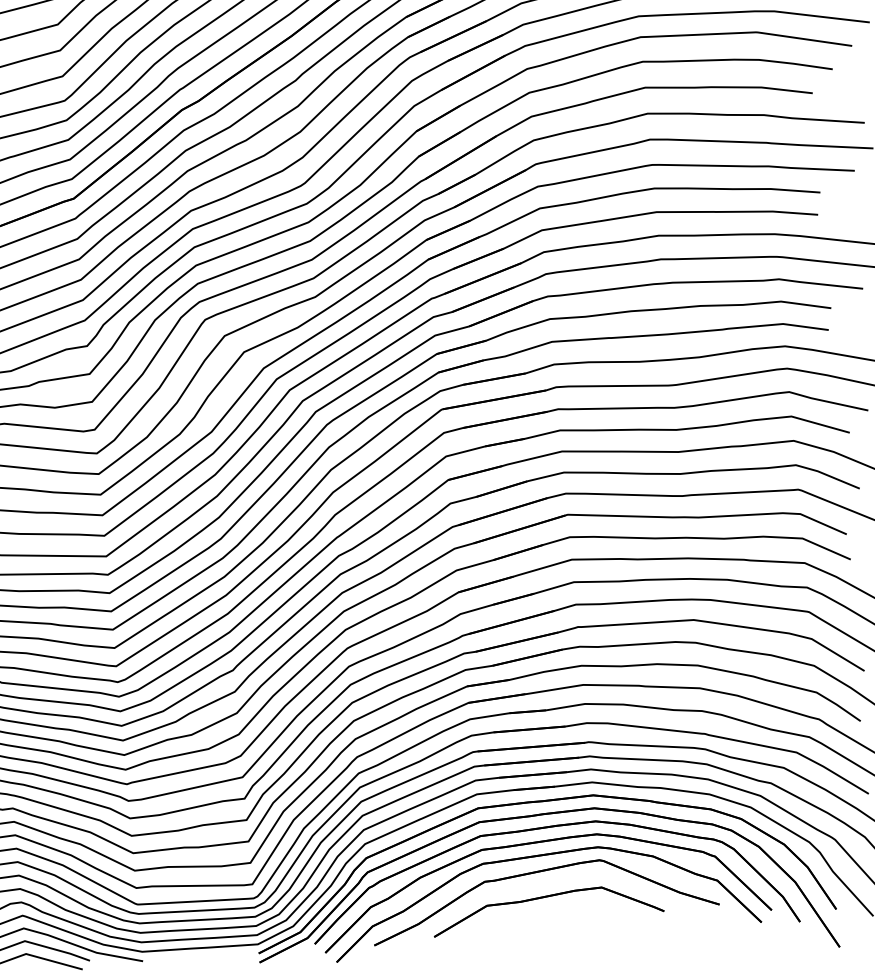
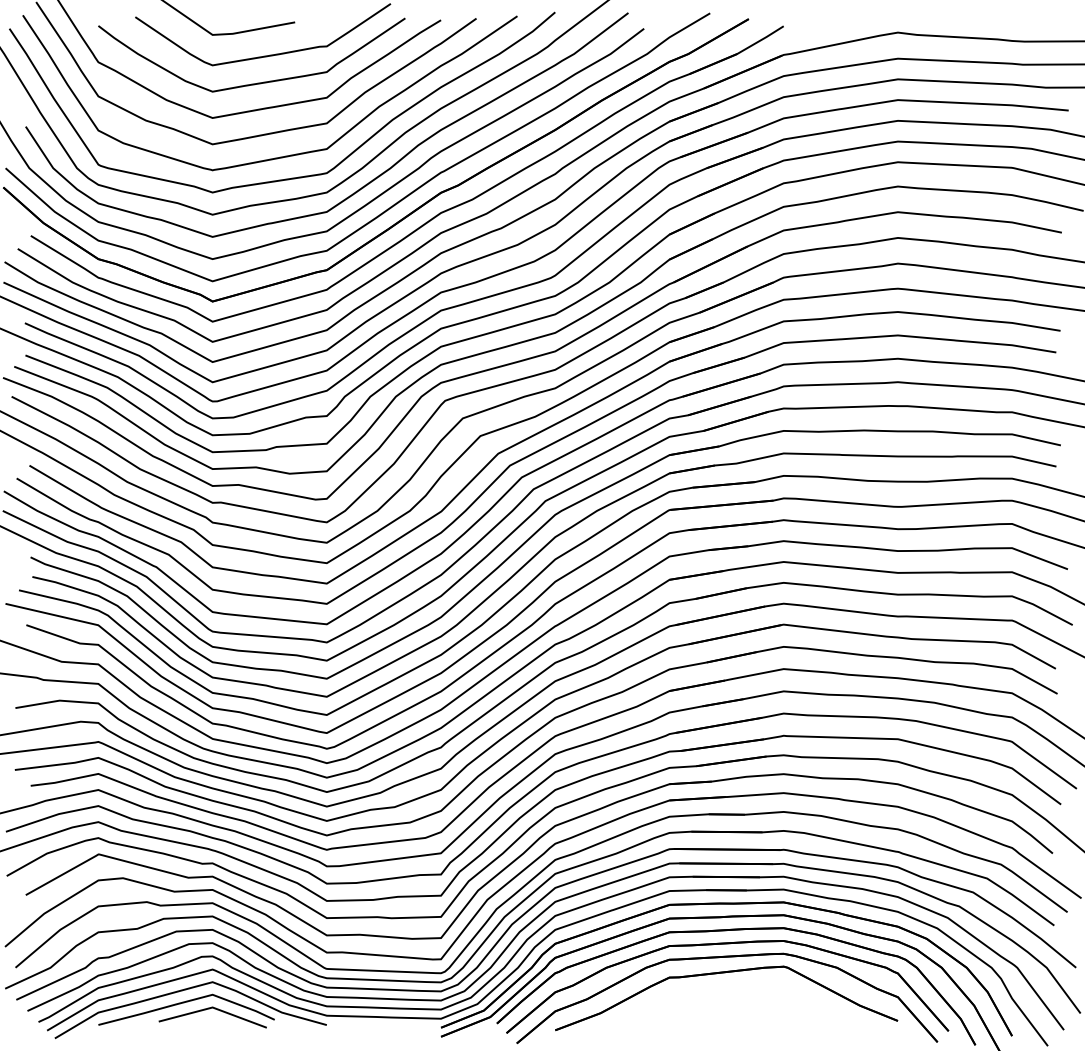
part: (546, 897) -> (728, 998), removed

